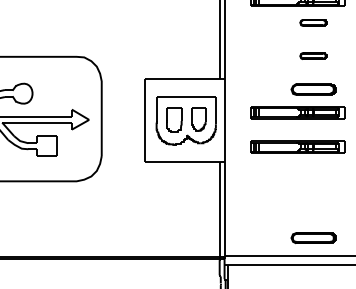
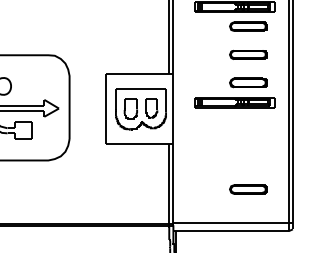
part: (313, 22) -> (248, 26), size x1.67
part: (313, 55) -> (248, 54), size x1.67
part: (296, 147) -> (234, 131), removed
part: (313, 238) -> (248, 189), moved

